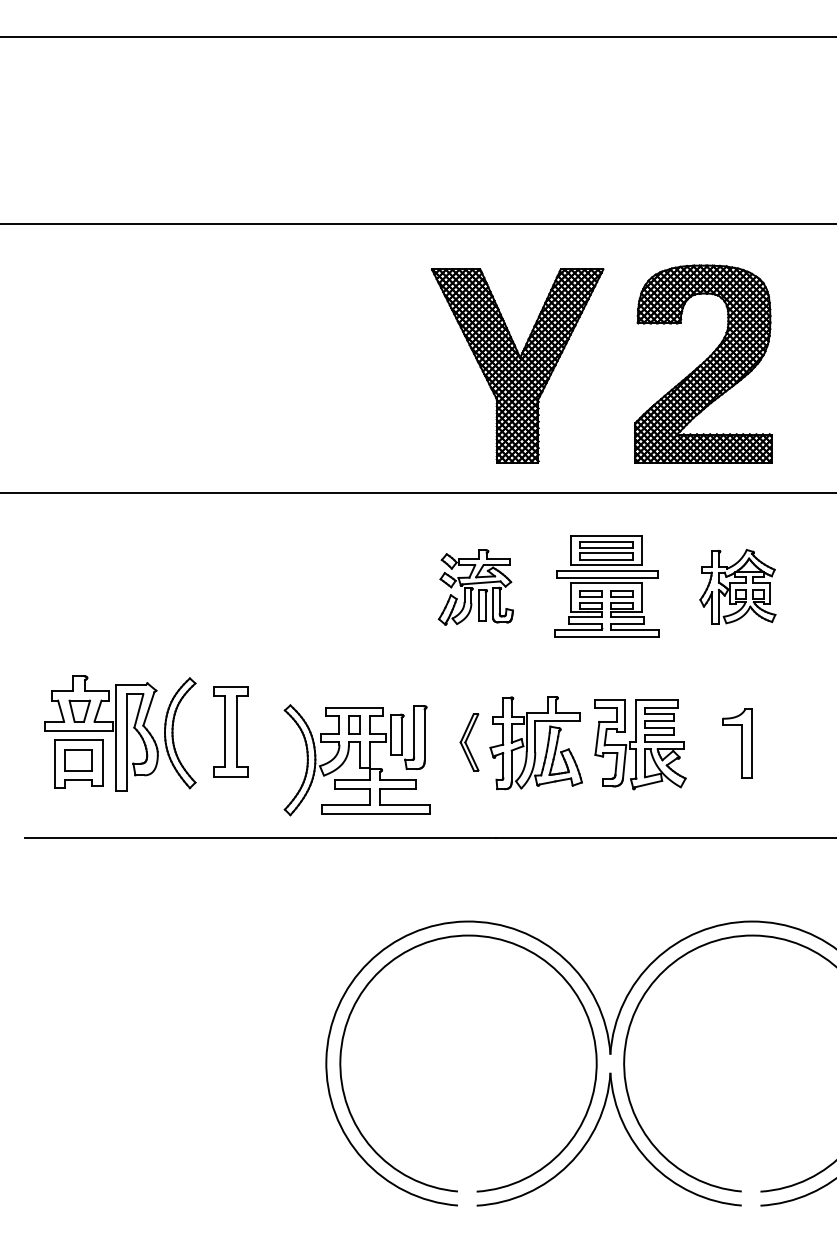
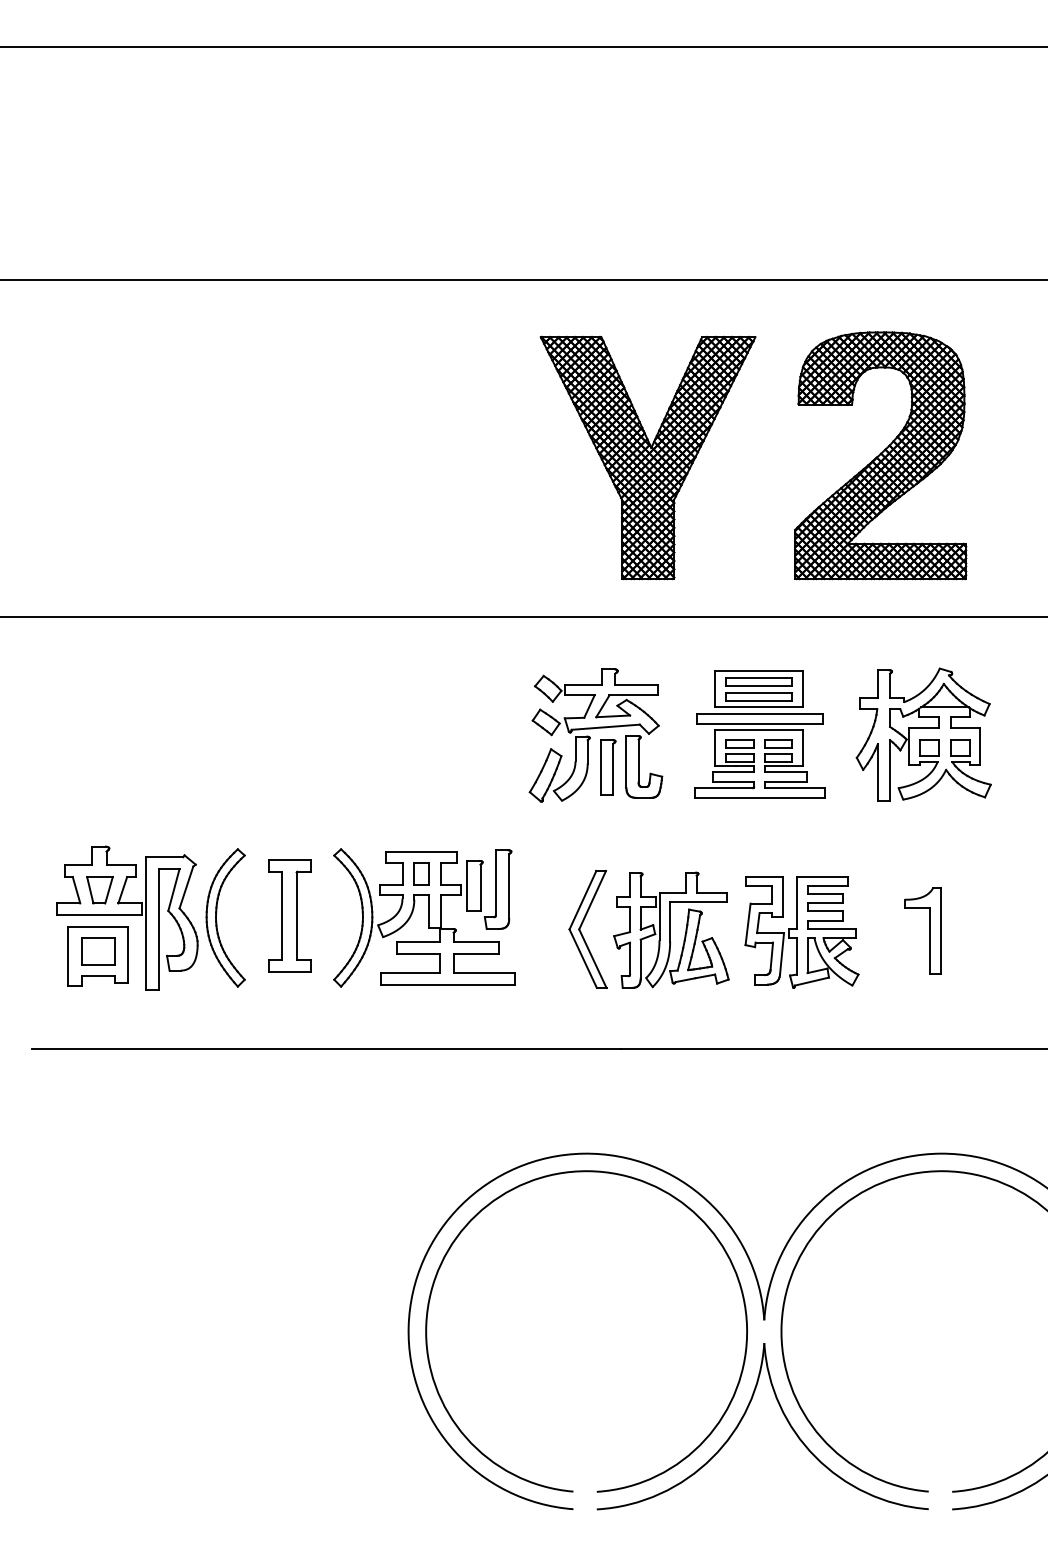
part: (737, 586) -> (923, 734), size x1.43
part: (475, 587) -> (595, 735), size x1.43
part: (469, 742) -> (587, 929), size x1.67
part: (356, 760) -> (423, 918), moved

